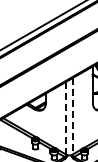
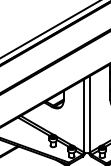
line: (72, 116) -> (90, 114), dashed -> solid
line: (65, 118) -> (83, 116), dashed -> solid

